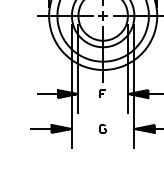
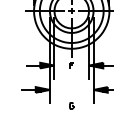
part: (102, 128) -> (71, 105), moved

